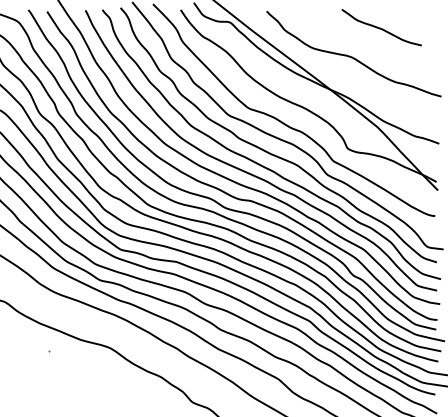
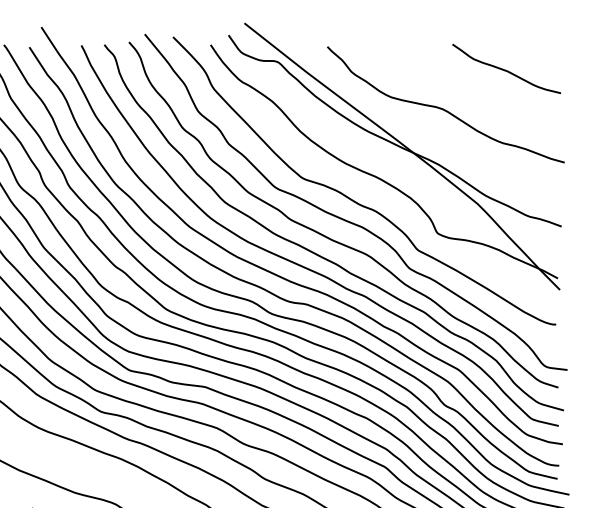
curve: (380, 27) -> (504, 68), moved

